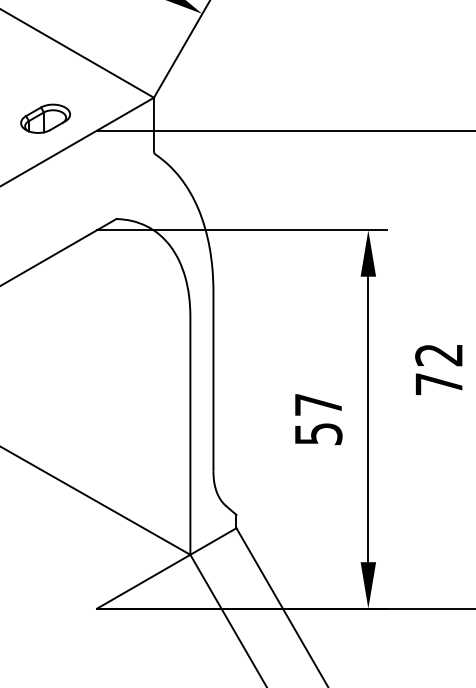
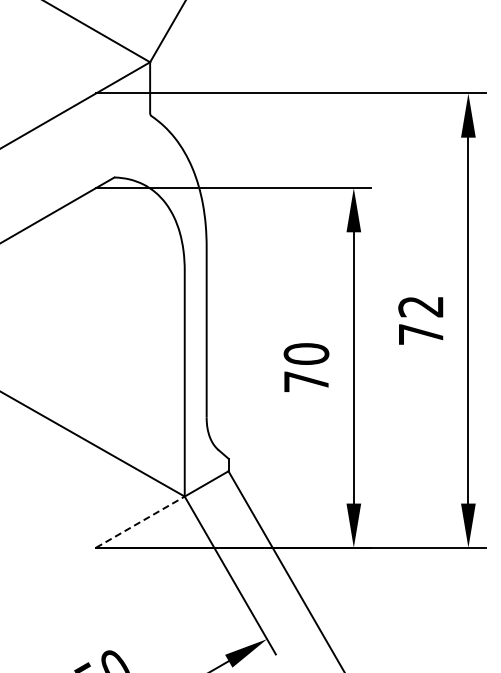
part: (45, 117) -> (47, 81), removed
text: (318, 418) -> (306, 367), 57 -> 70
line: (143, 581) -> (140, 521), solid -> dashed

